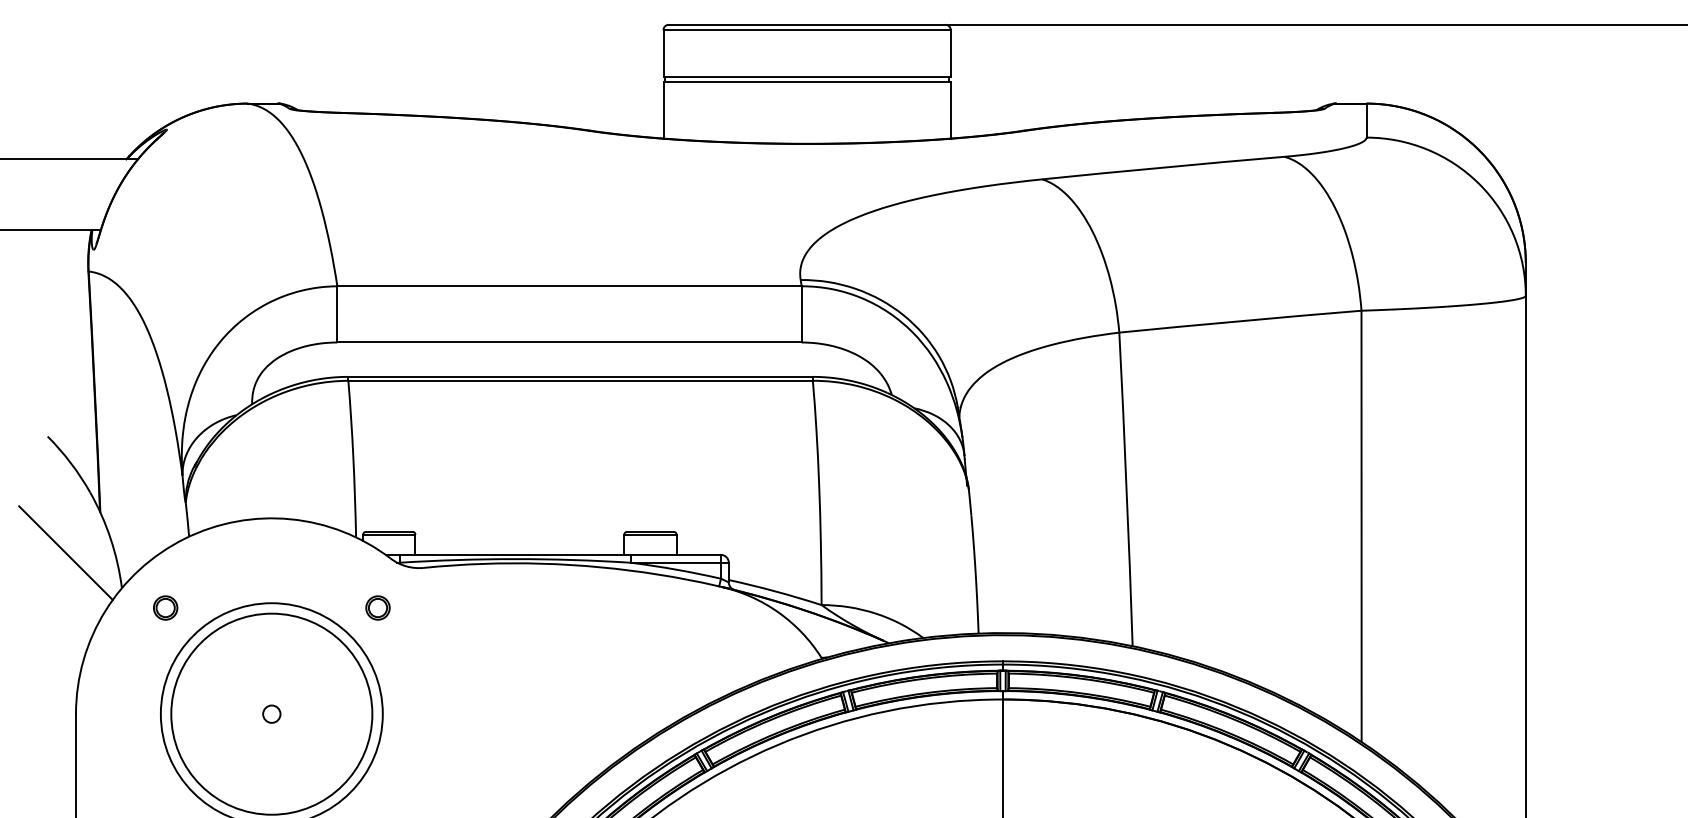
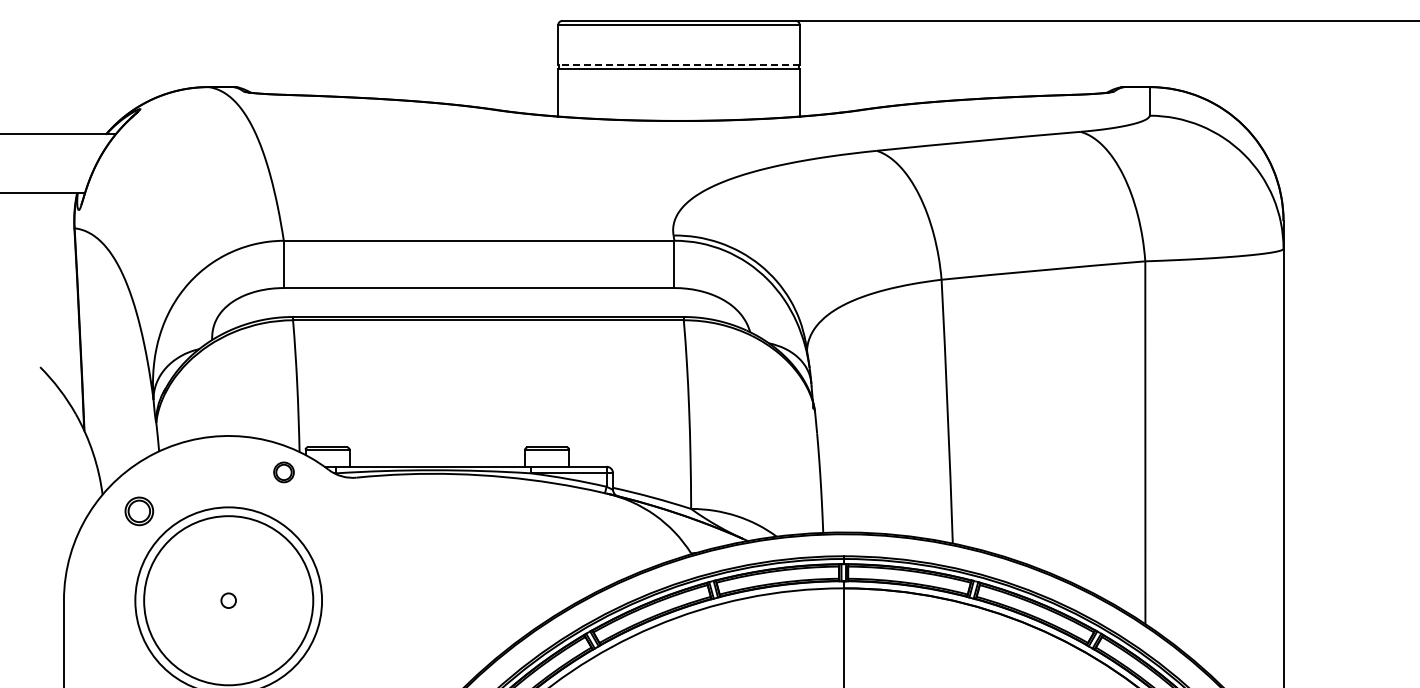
line: (807, 76) -> (679, 64), solid -> dashed
line: (65, 552) -> (55, 464), removed
part: (165, 608) -> (139, 511), size x1.4
part: (377, 608) -> (283, 472), moved

